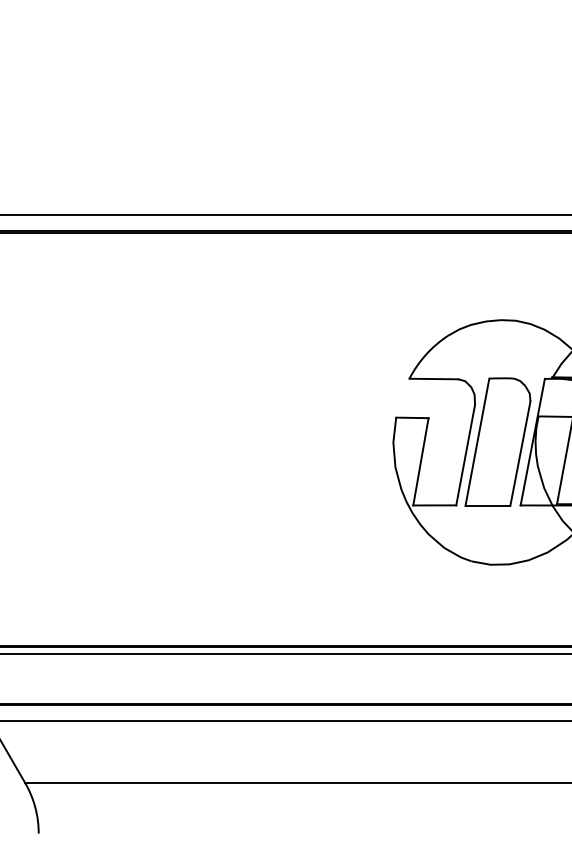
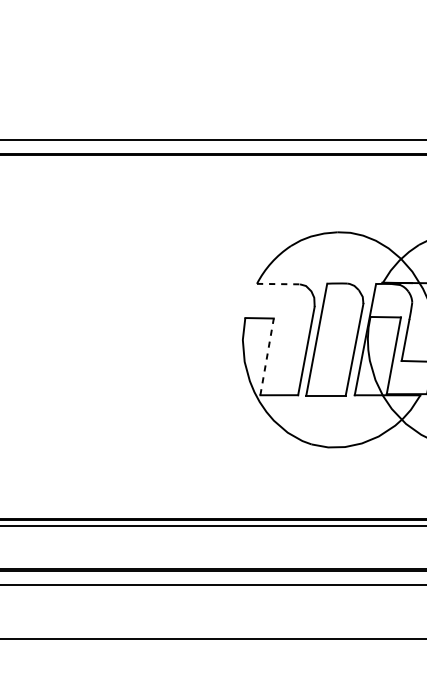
line: (434, 379) -> (279, 284), solid -> dashed
line: (421, 461) -> (267, 356), solid -> dashed

